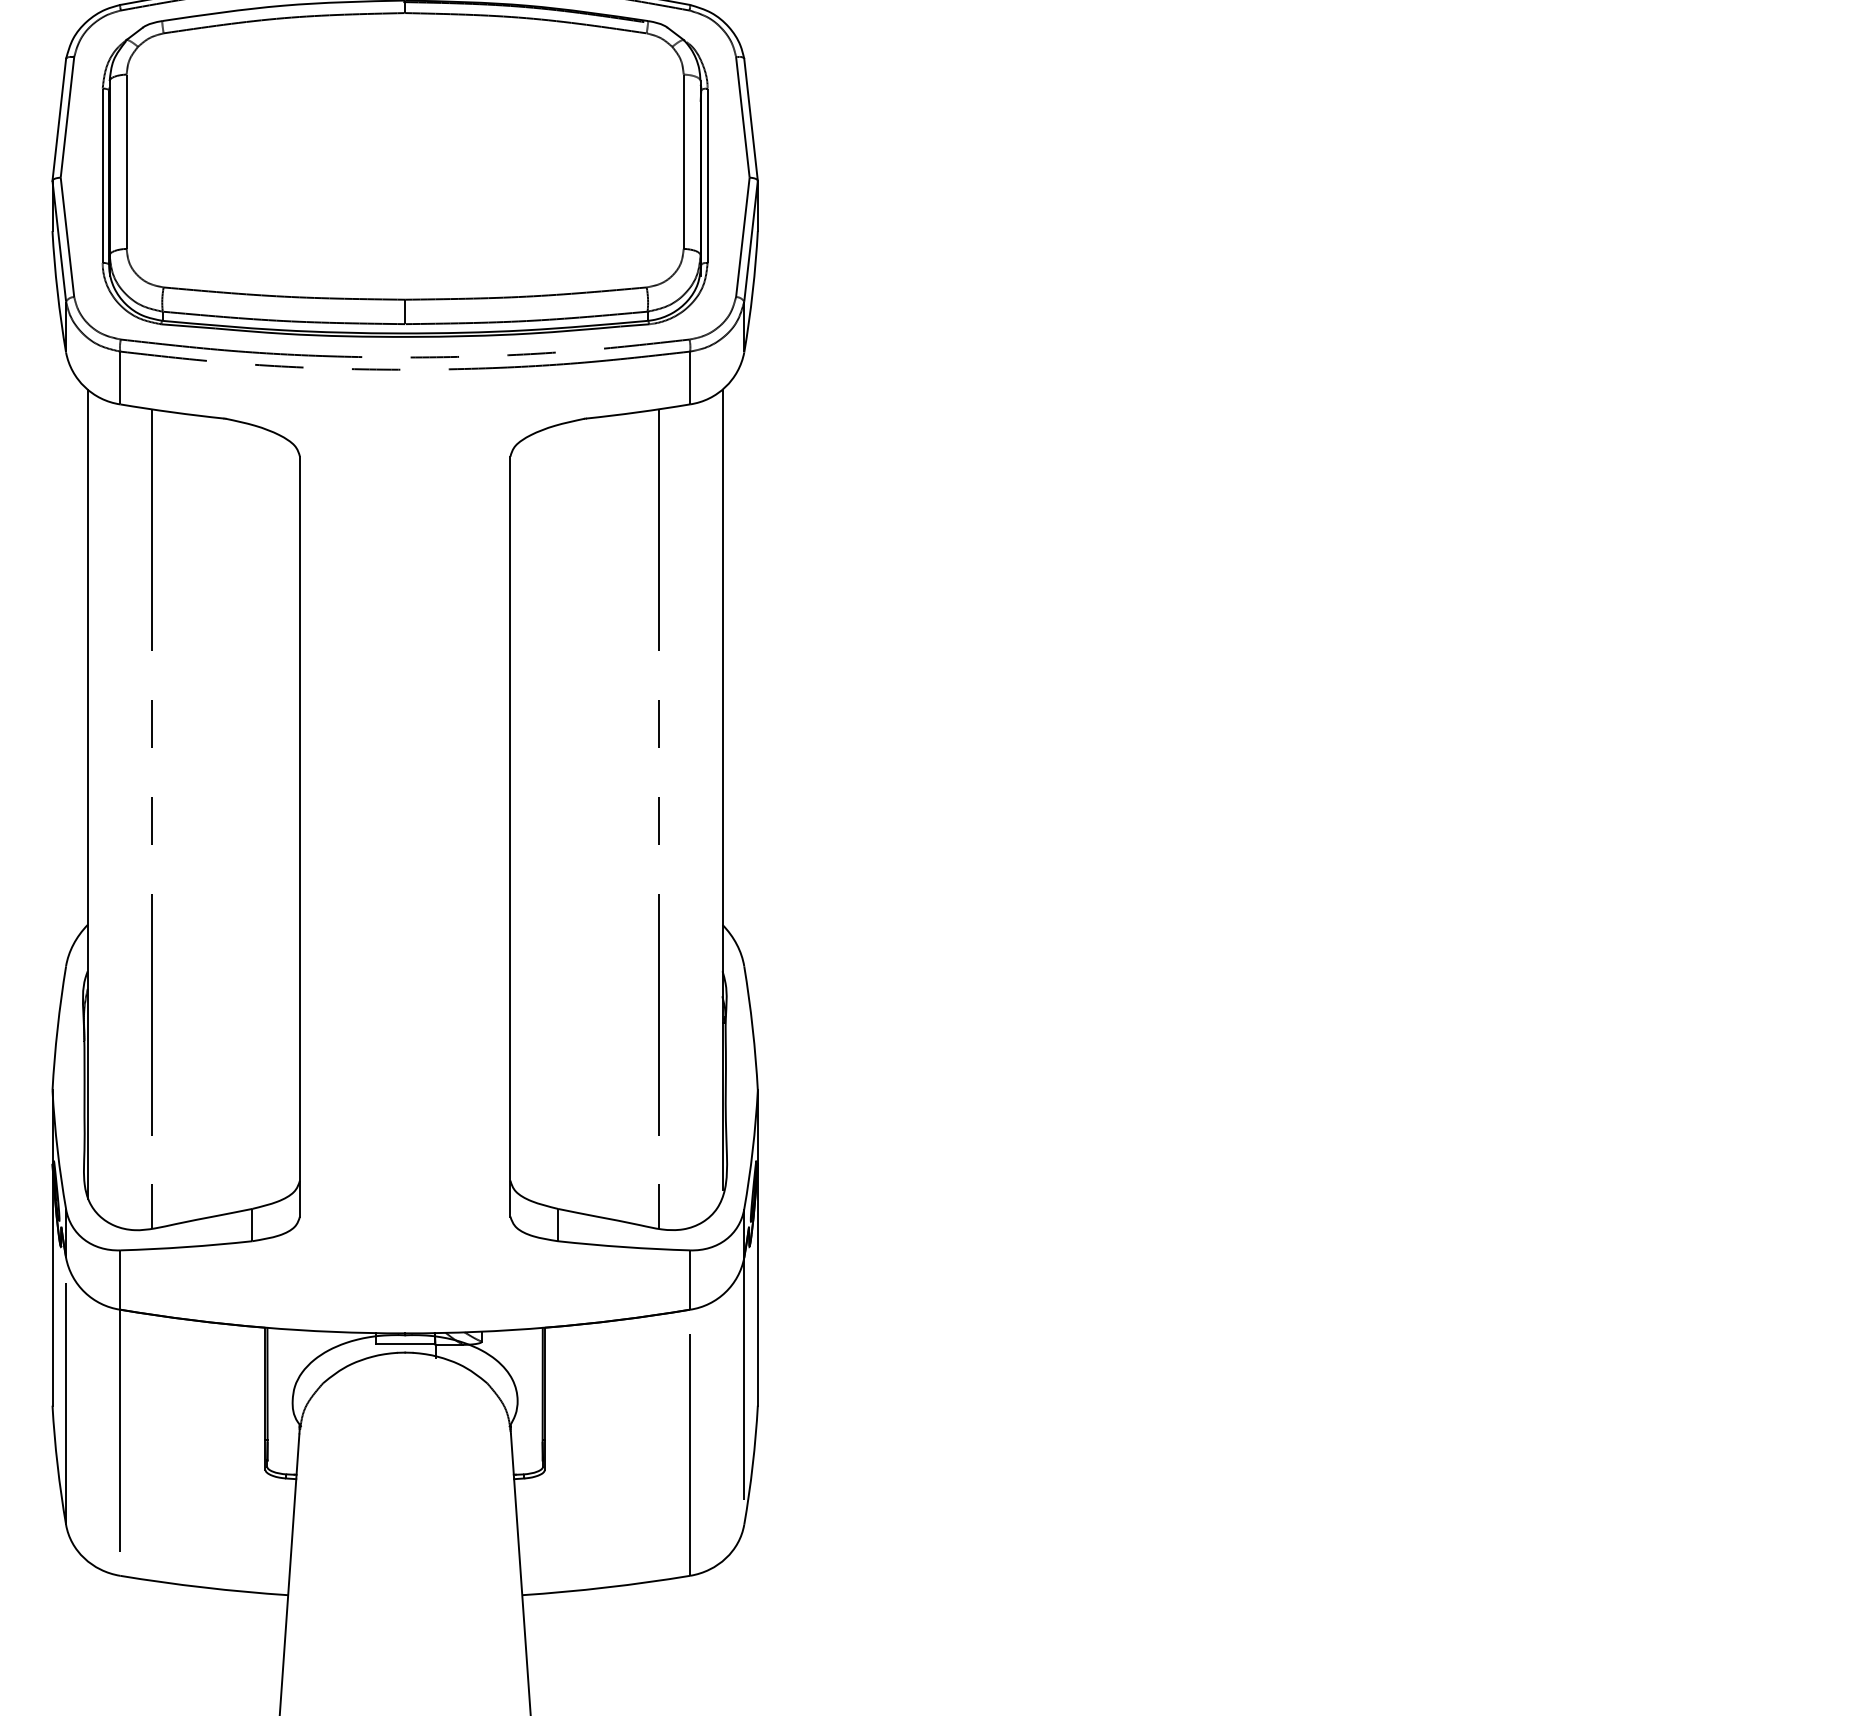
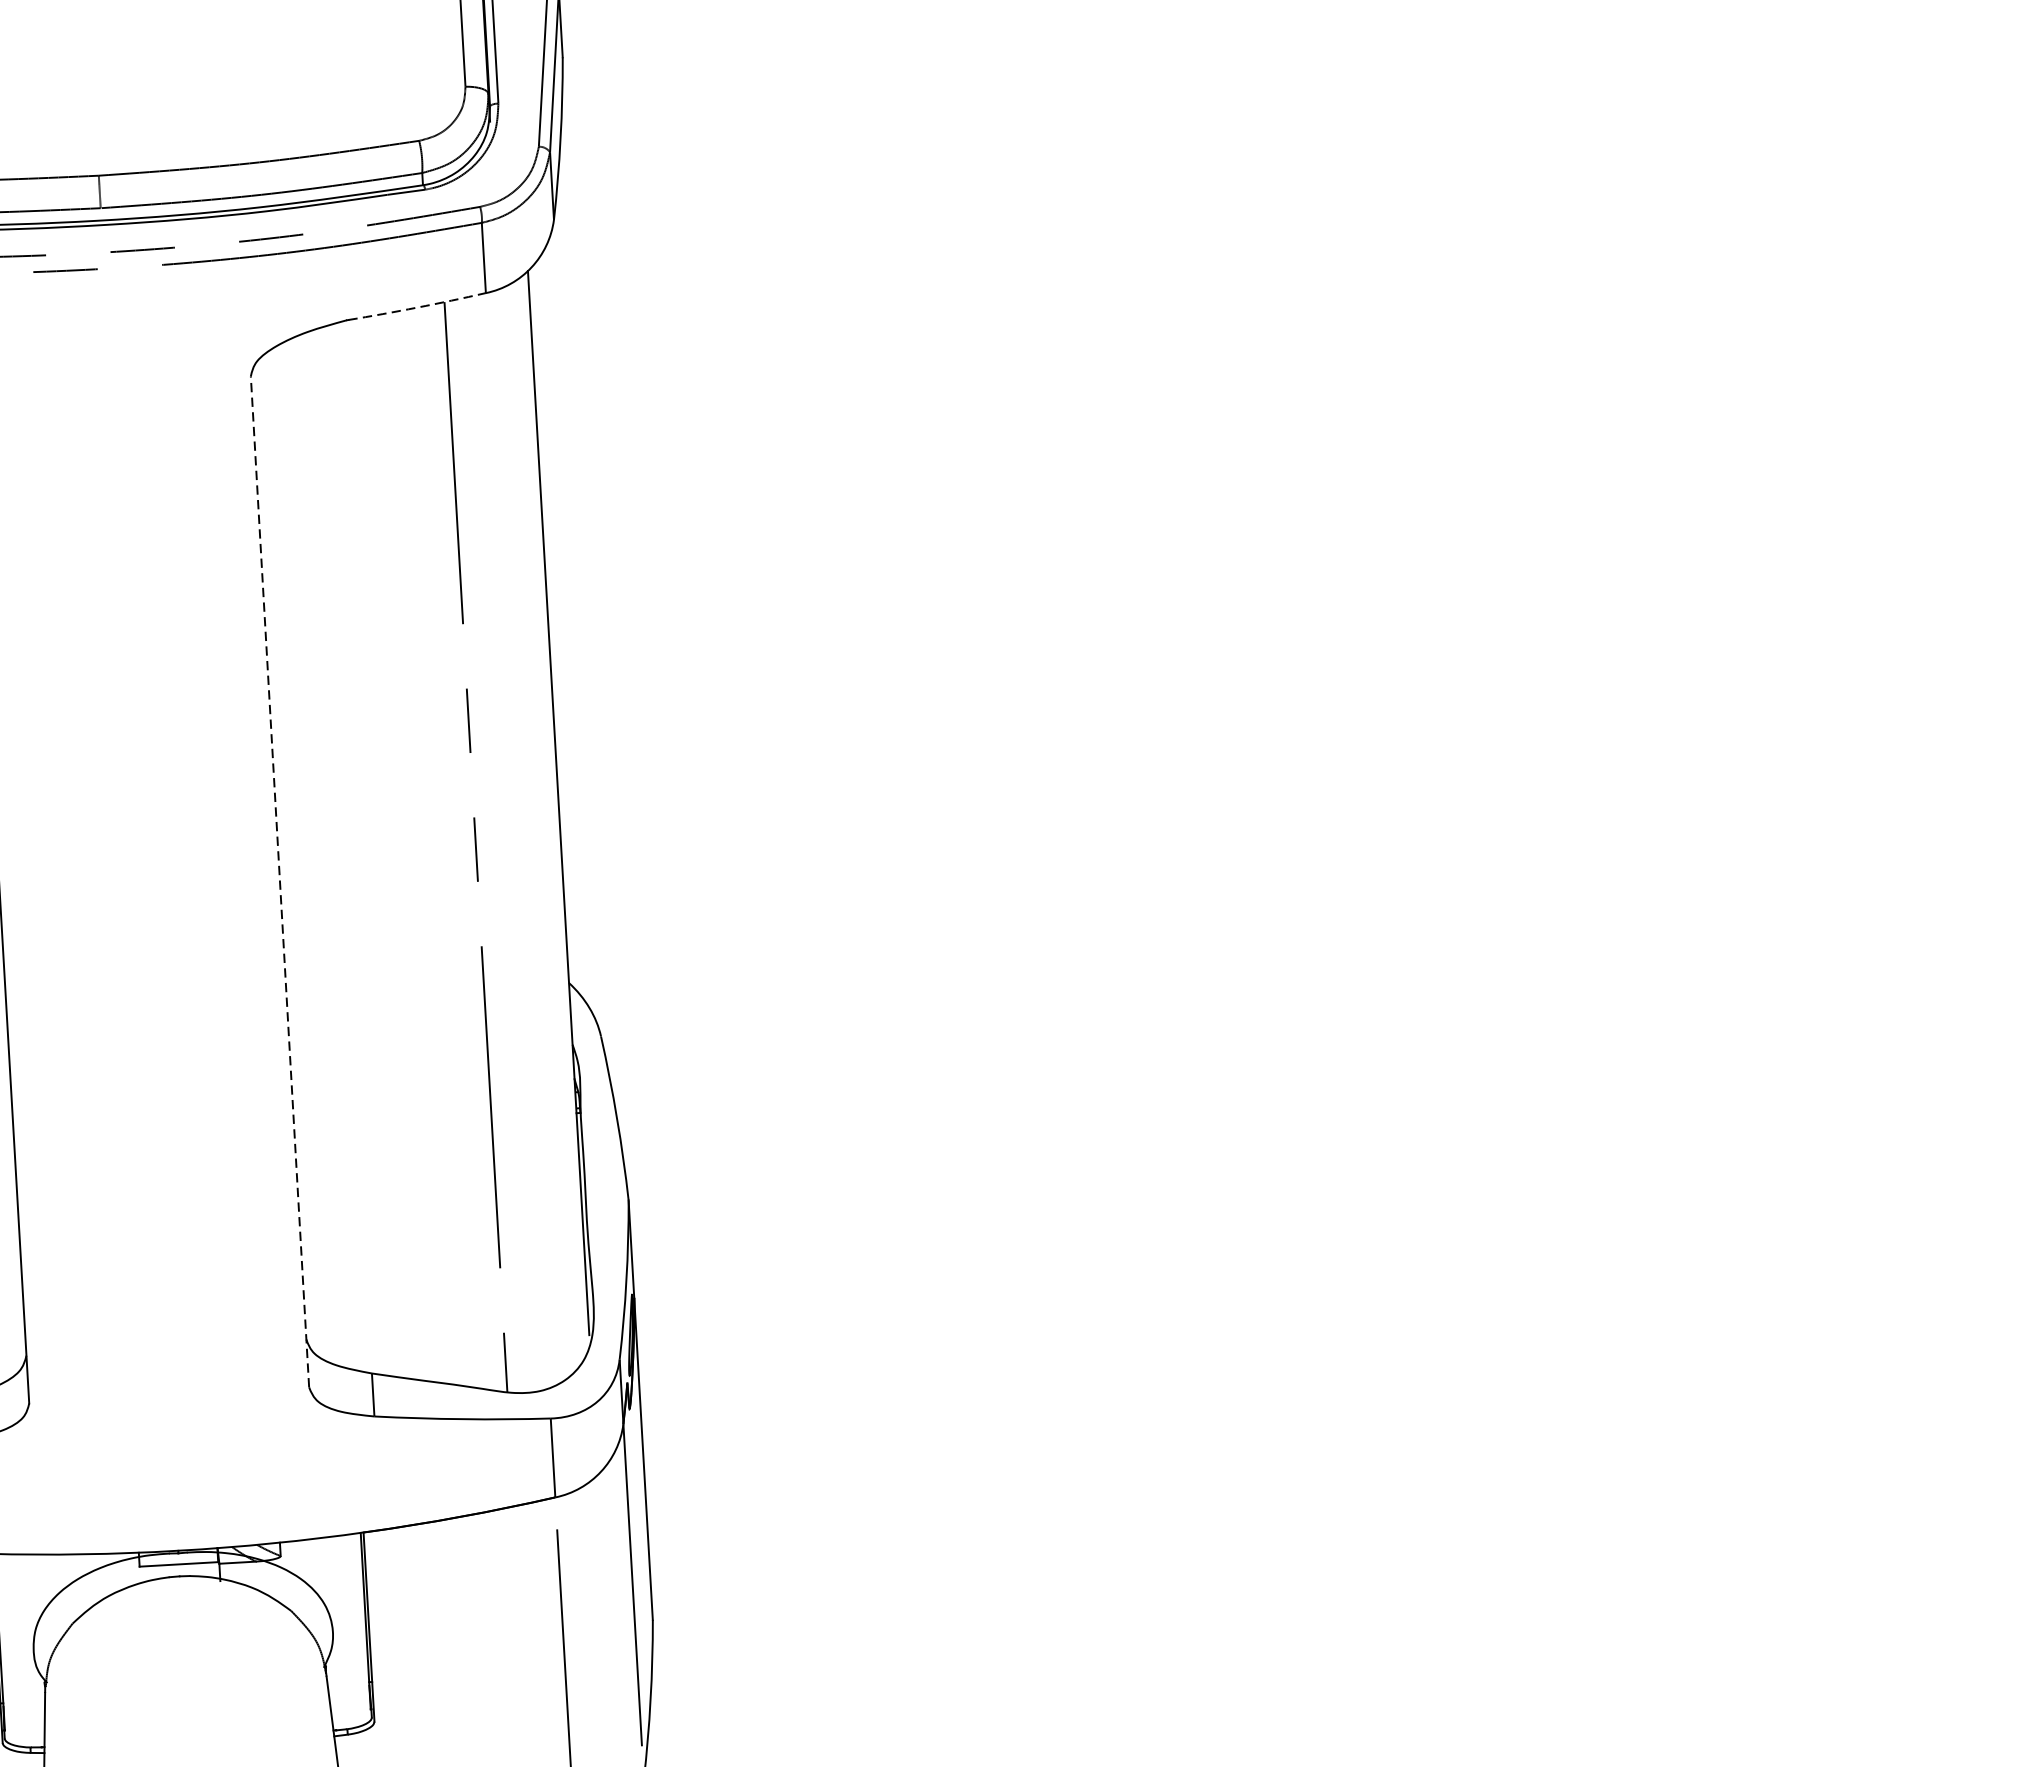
arc: (638, 412) -> (417, 307), solid -> dashed
line: (510, 836) -> (280, 881), solid -> dashed

